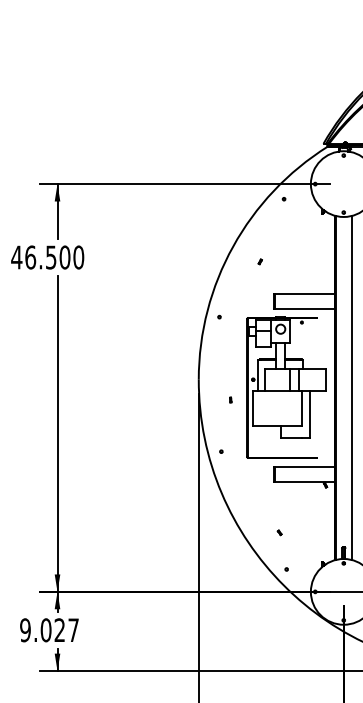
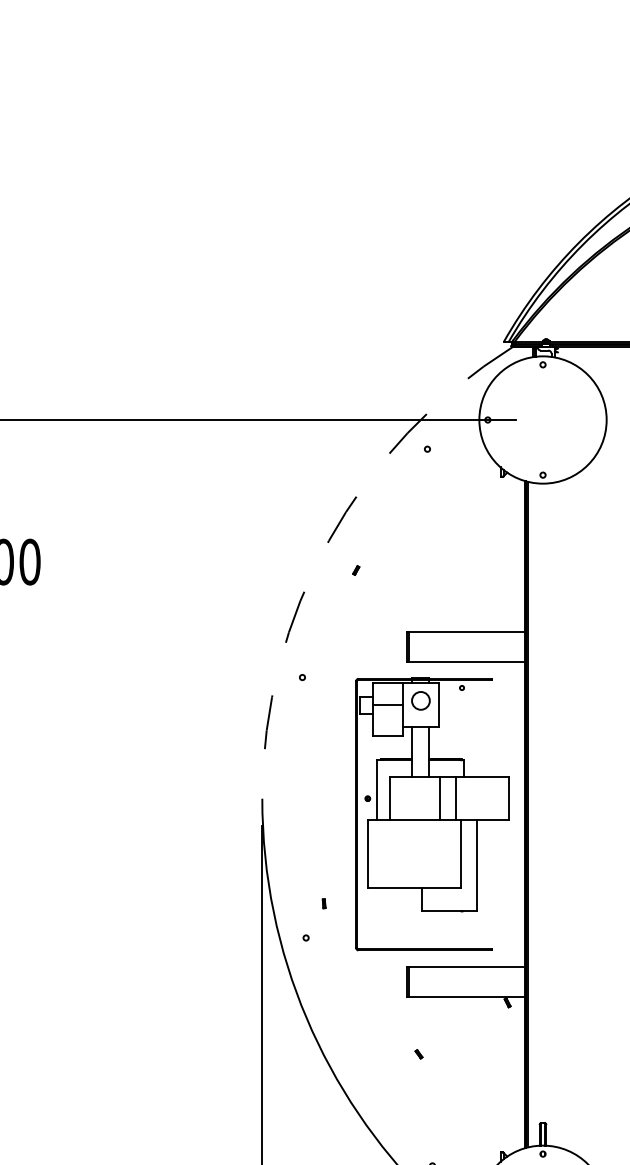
arc: (233, 246) -> (329, 540), solid -> dashed
part: (259, 261) -> (354, 569), moved
line: (351, 387) -> (557, 813), removed
part: (230, 399) -> (323, 902), moved
part: (279, 532) -> (418, 1053), moved

